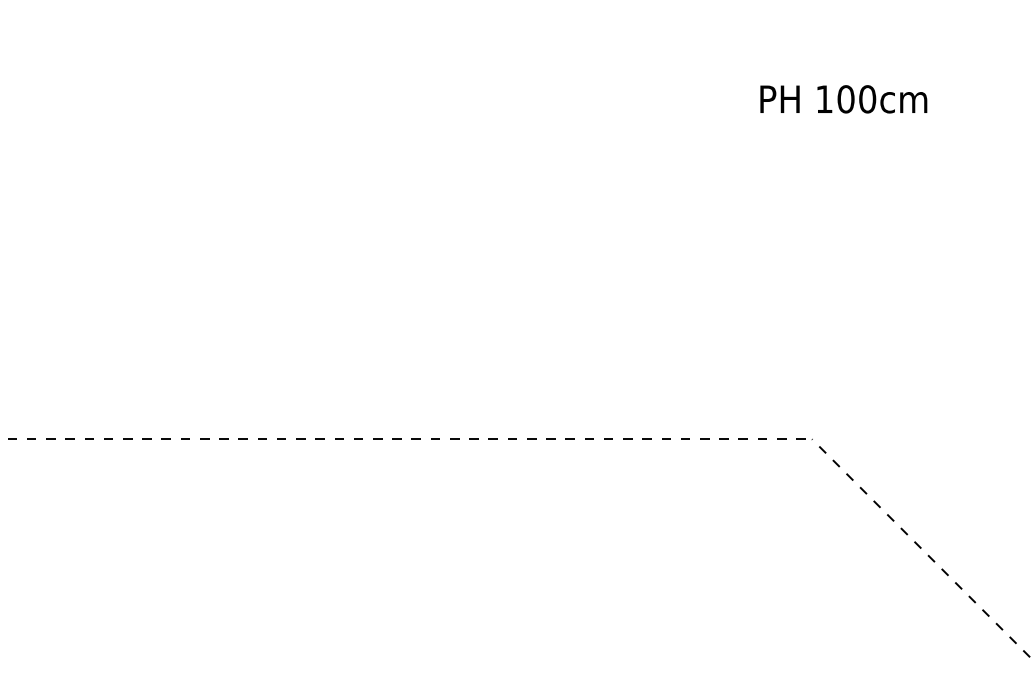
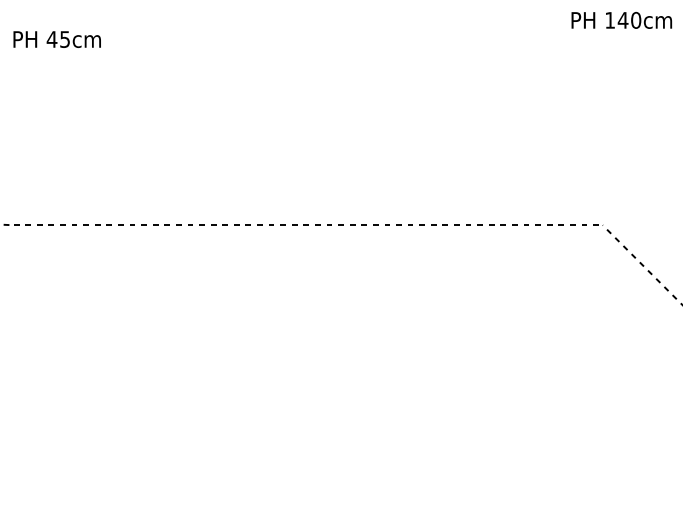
text: (844, 97) -> (622, 19), 100cm -> 140cm

